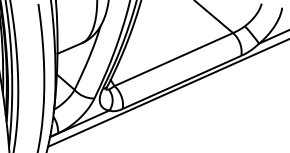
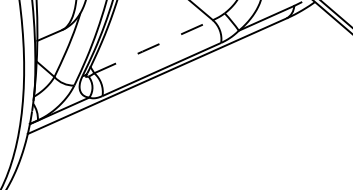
line: (173, 59) -> (153, 46), solid -> dashed

